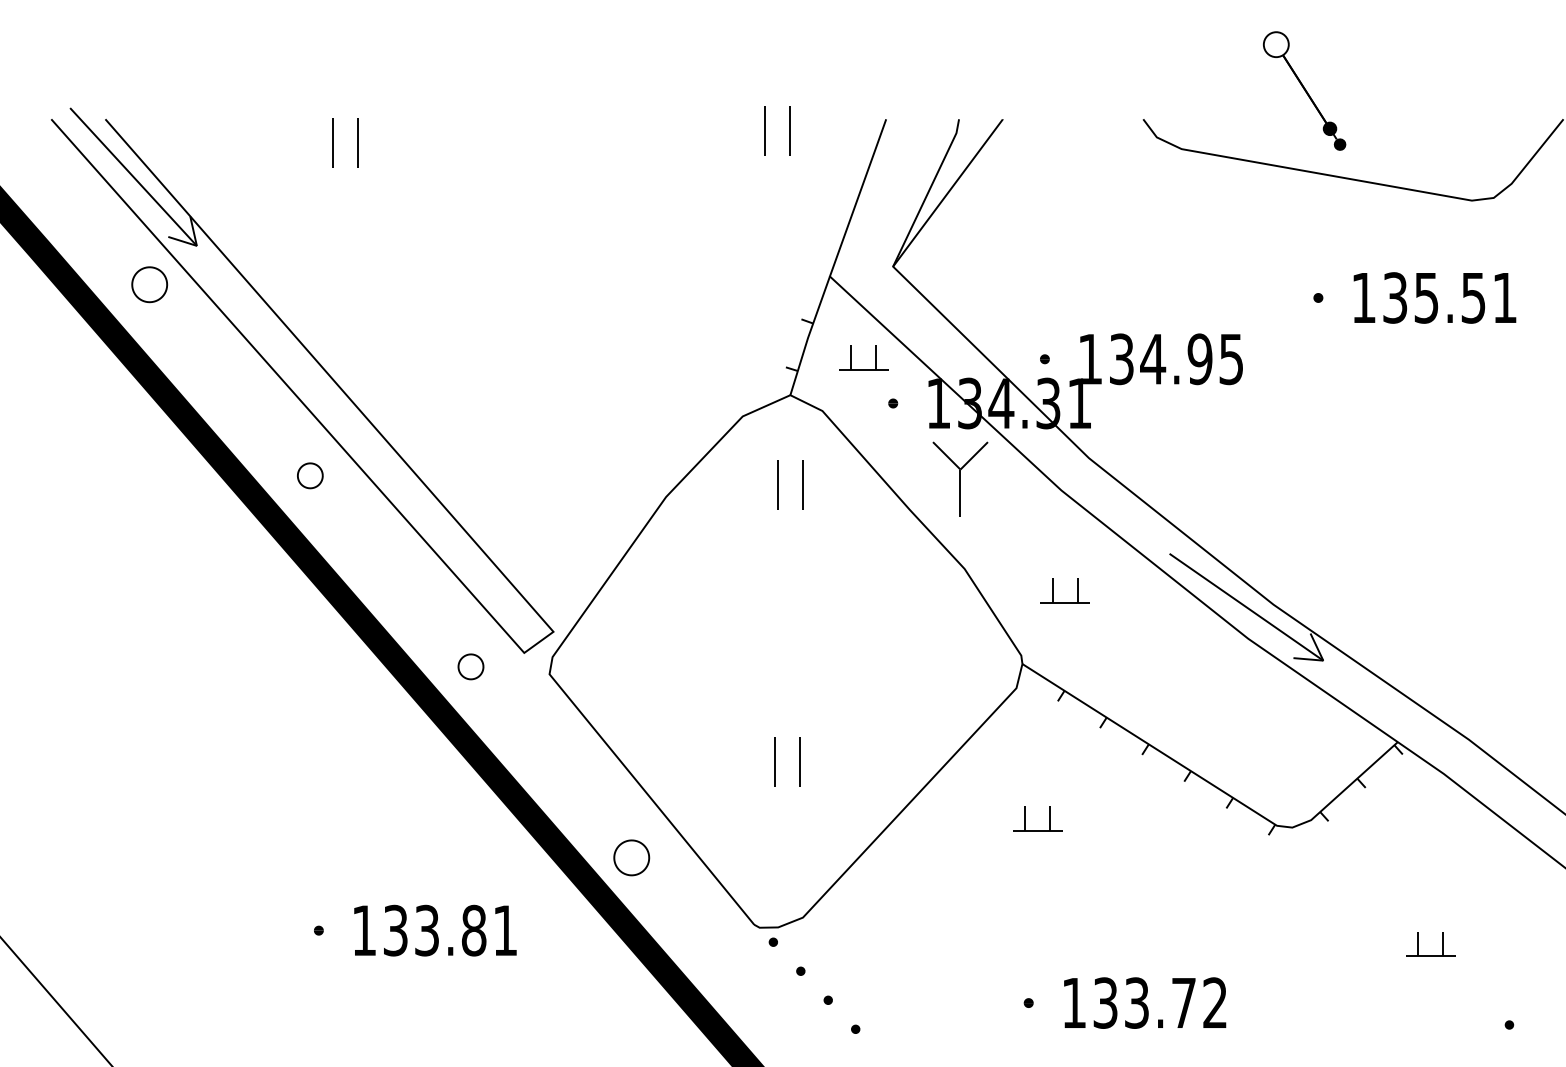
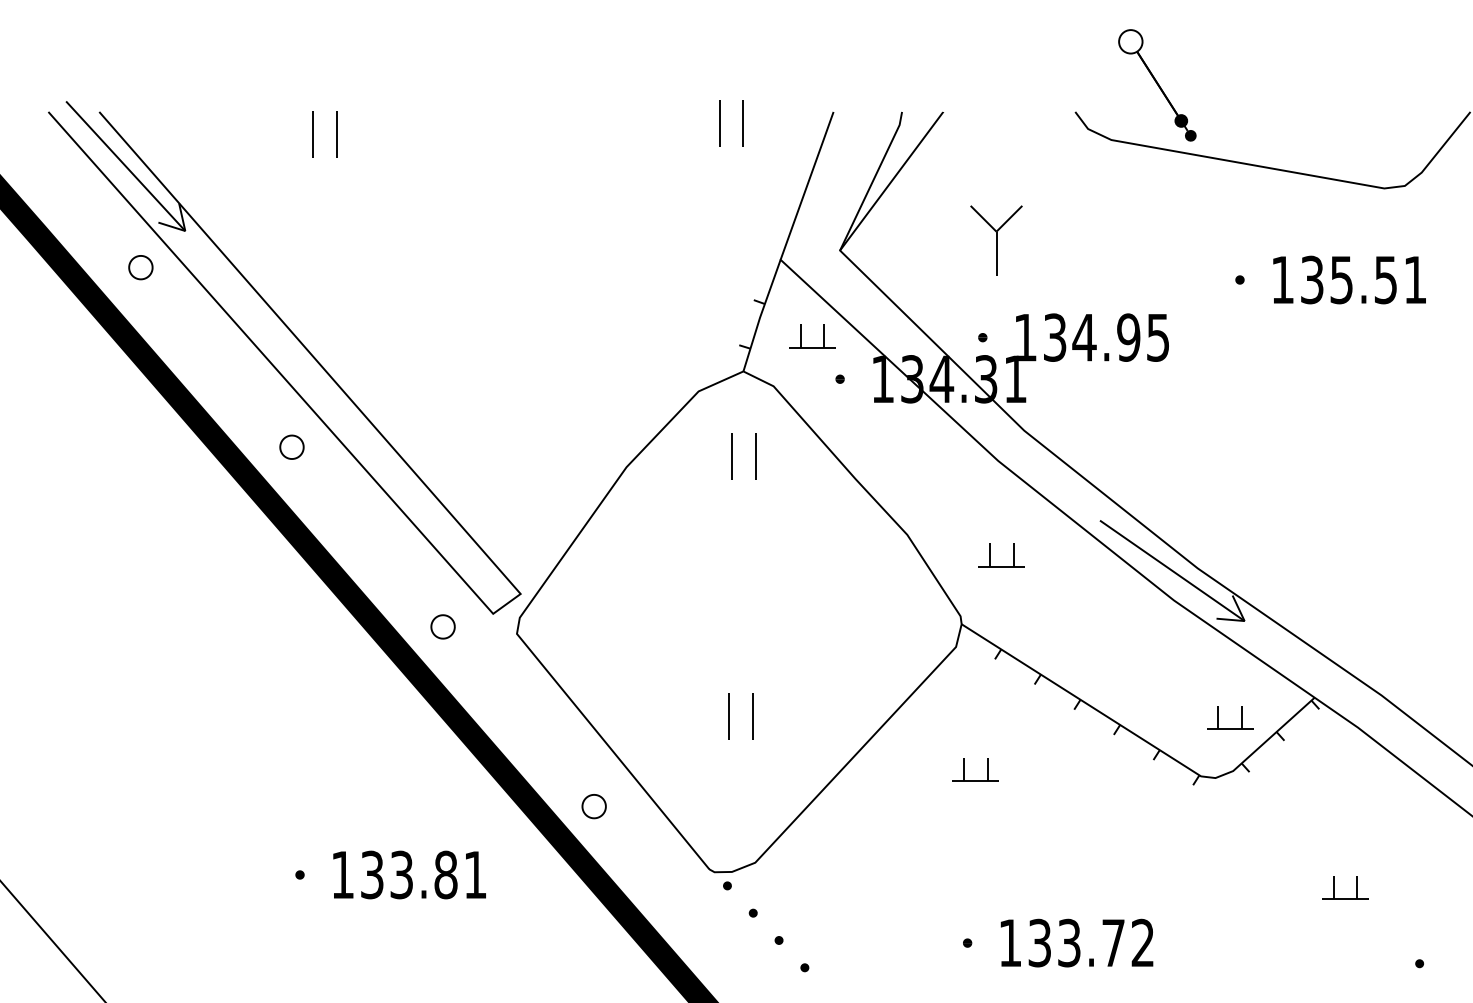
part: (1304, 90) -> (1157, 84), moved
part: (149, 284) -> (140, 267), size x0.71
part: (960, 478) -> (996, 240), moved
part: (1296, 763) -> (1219, 717), added
part: (631, 857) -> (594, 806), size x0.71

